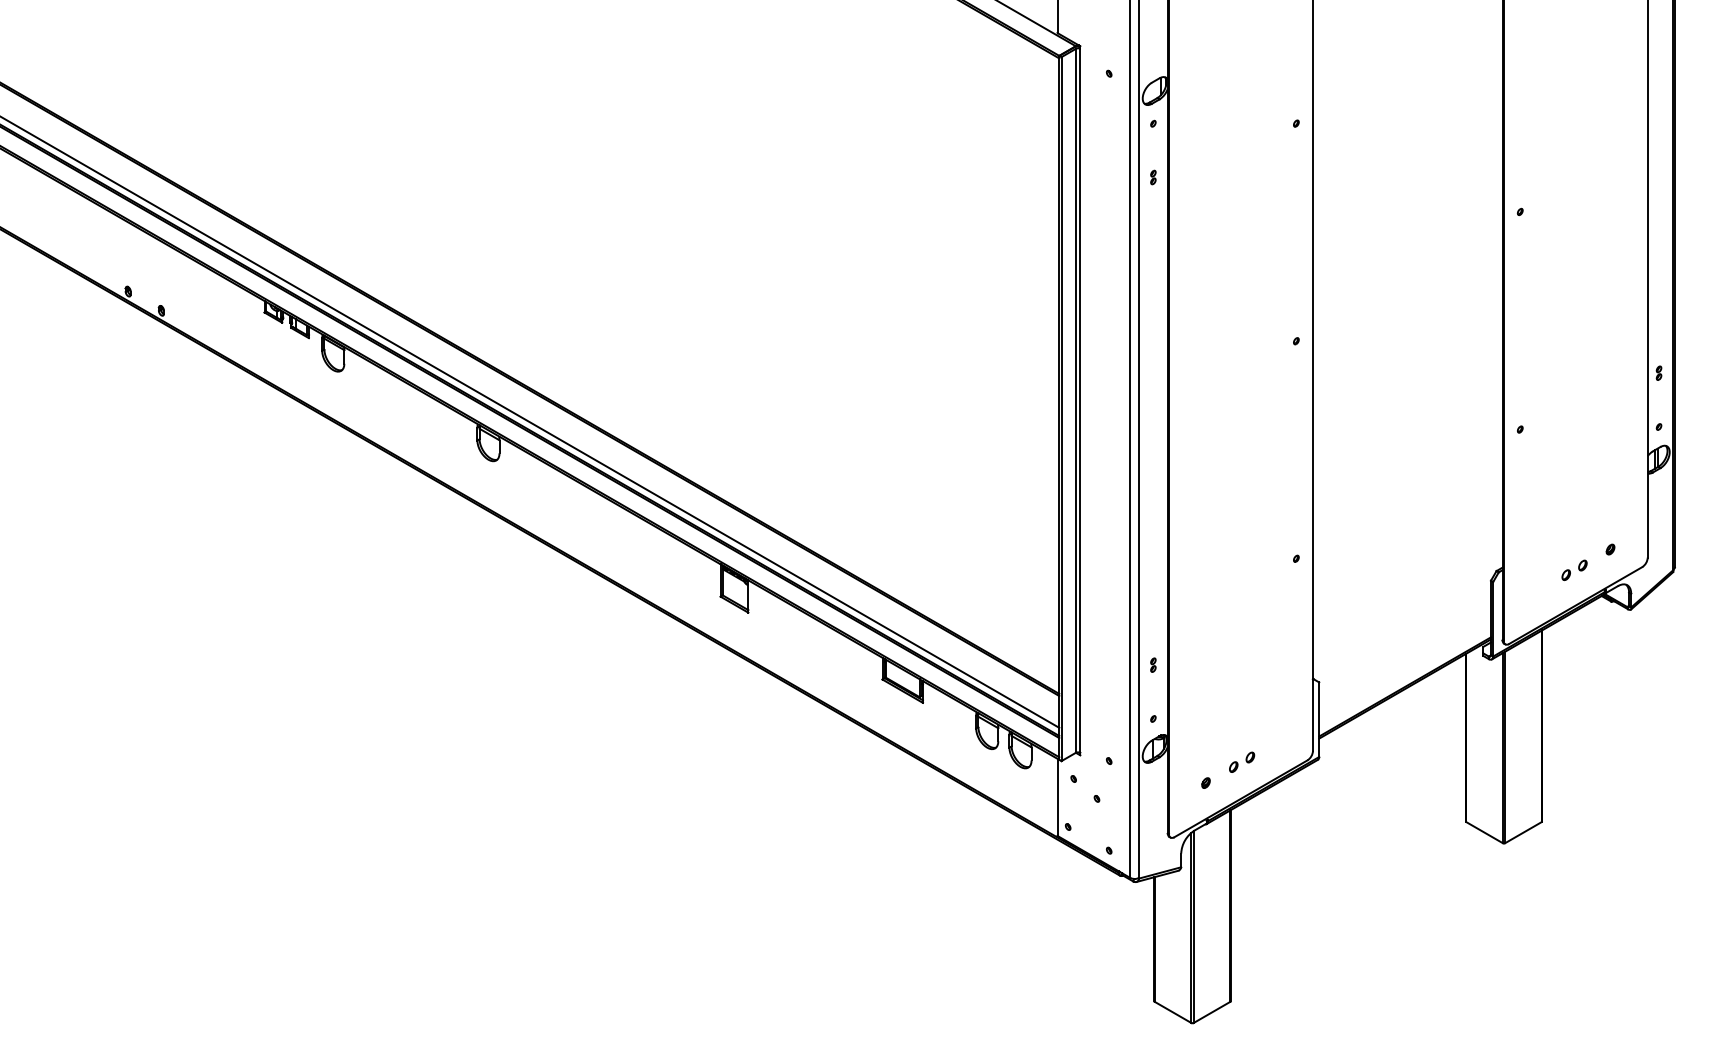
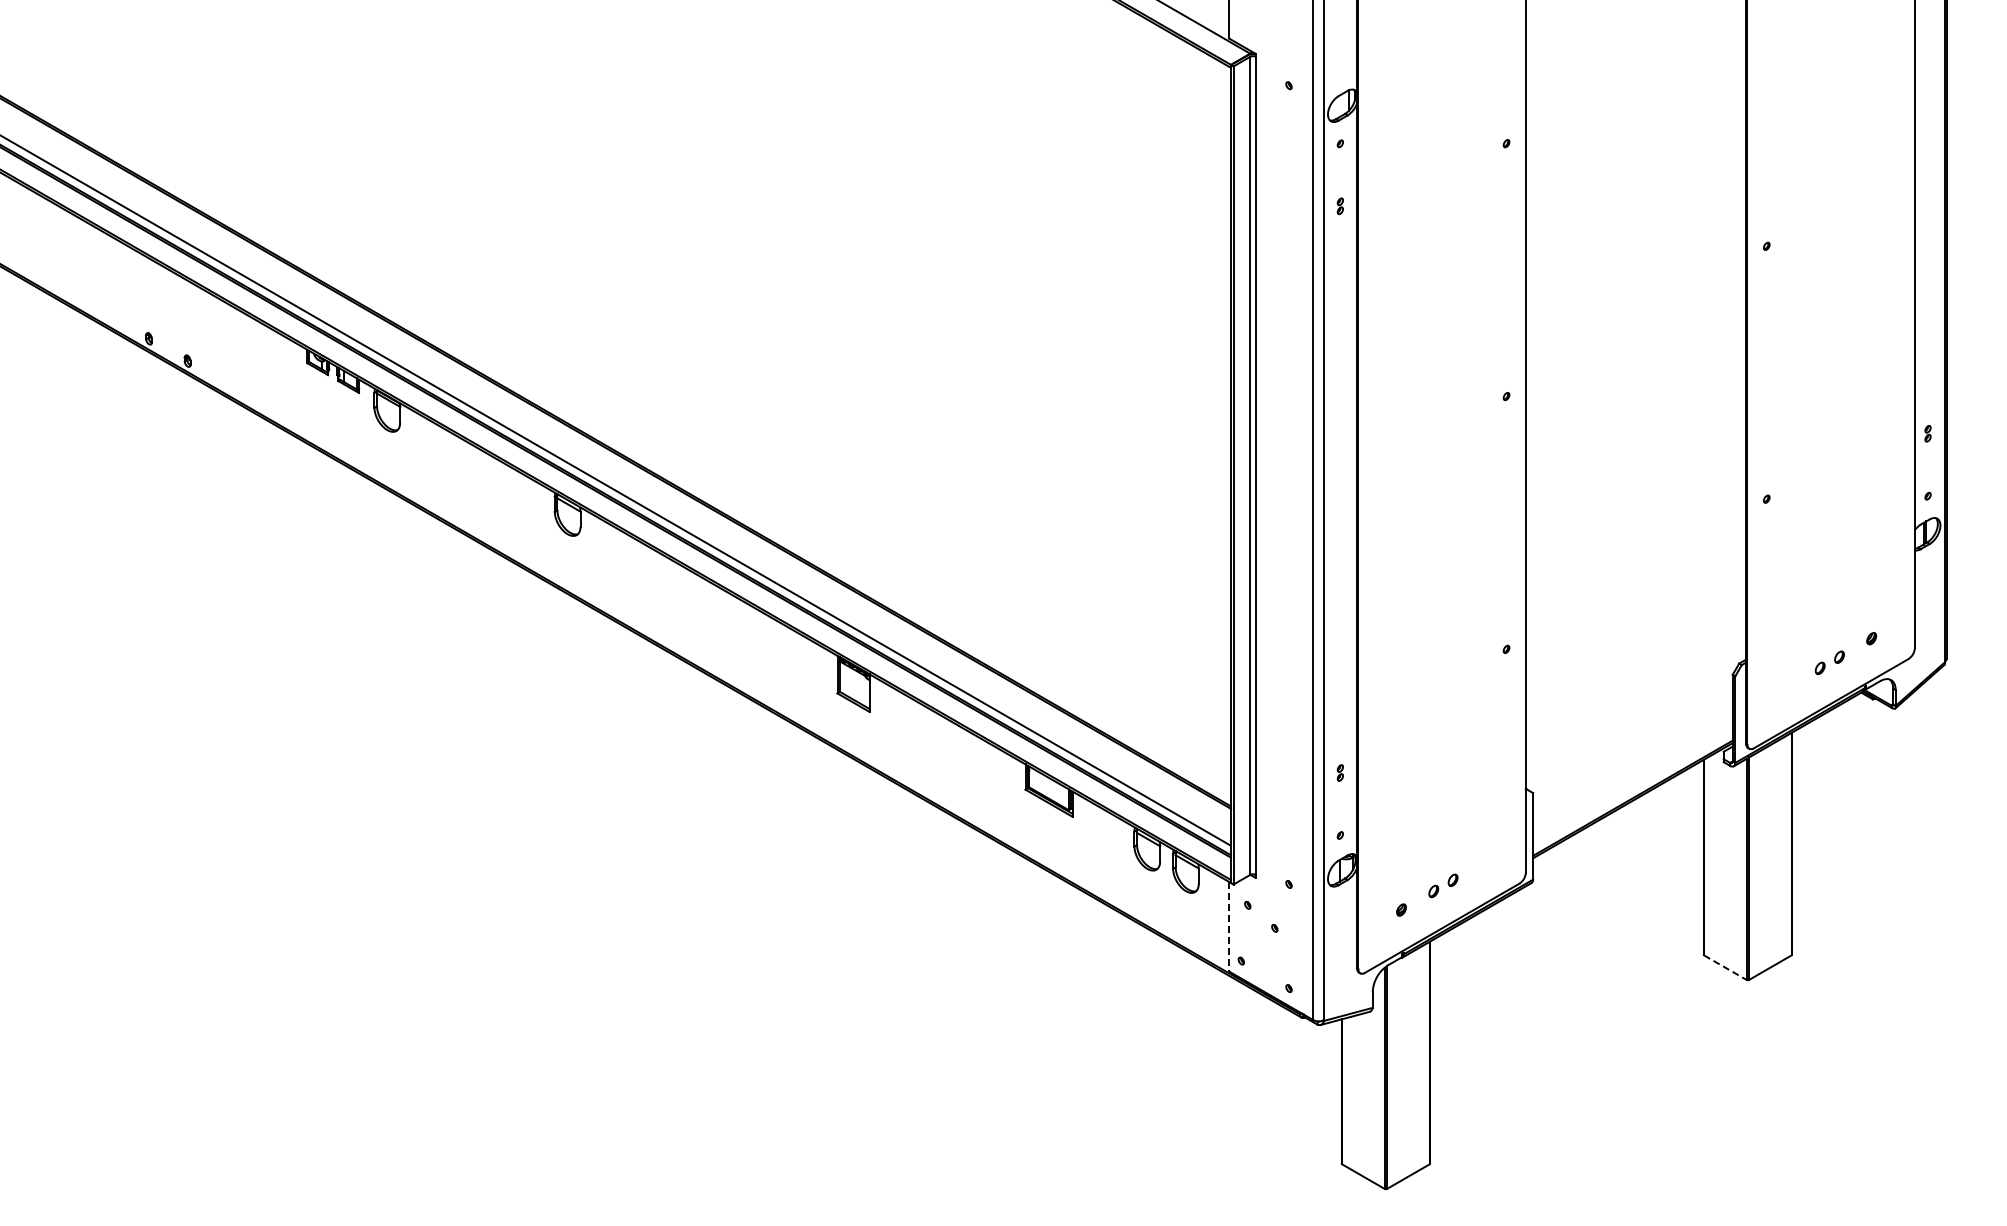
line: (1057, 797) -> (1229, 926), solid -> dashed
line: (1484, 832) -> (1725, 967), solid -> dashed

